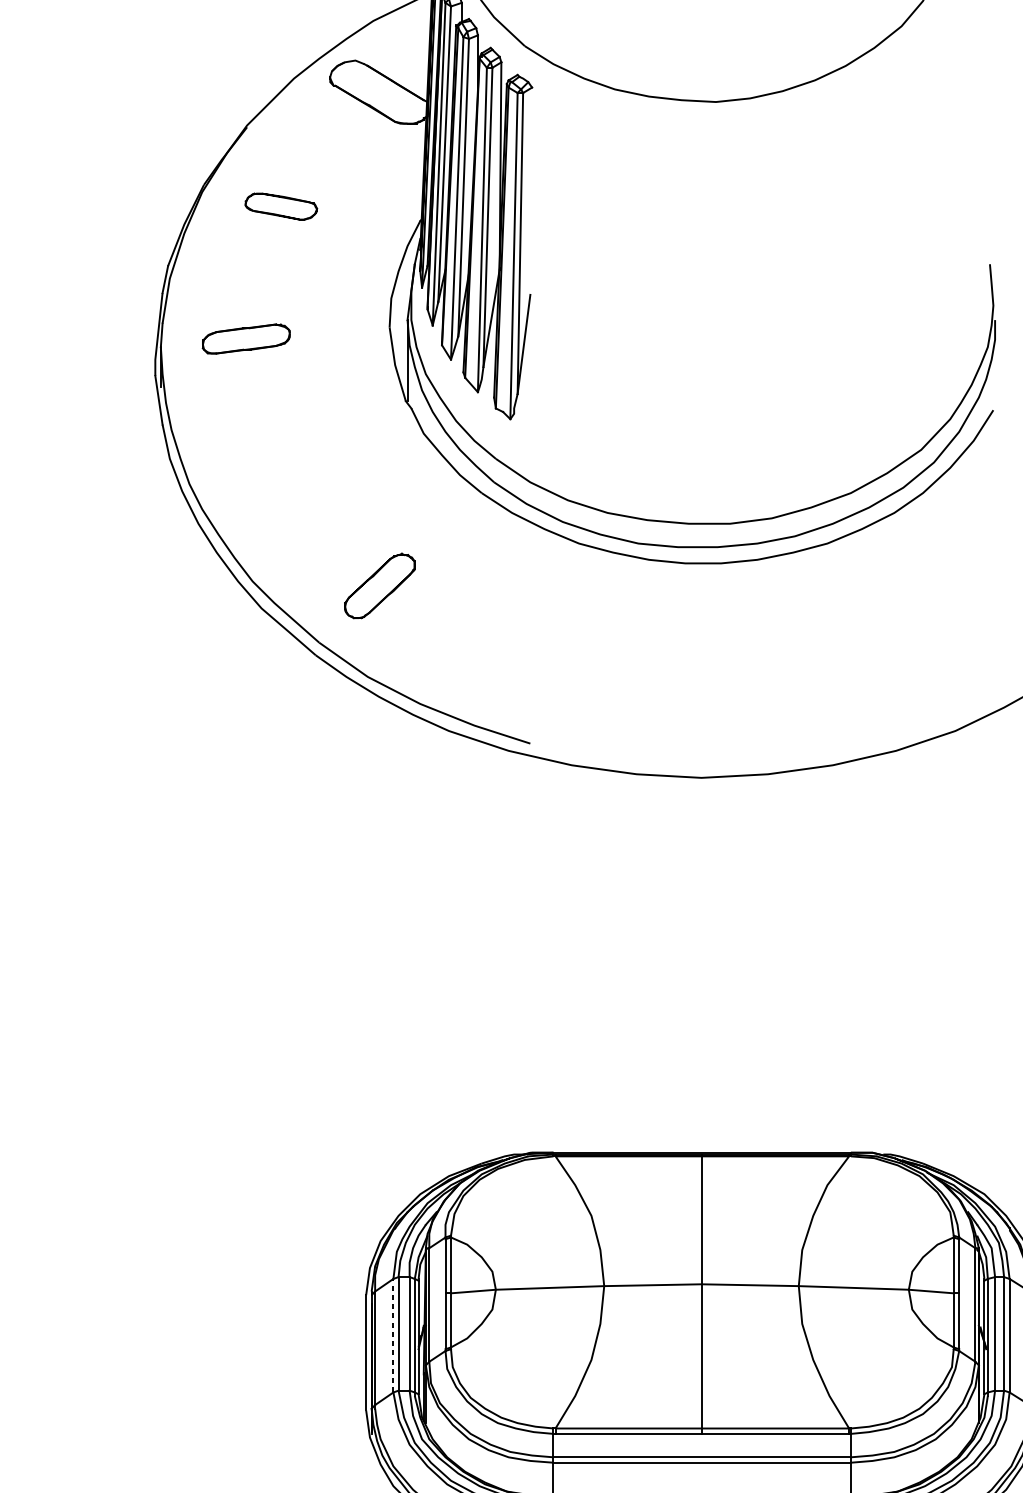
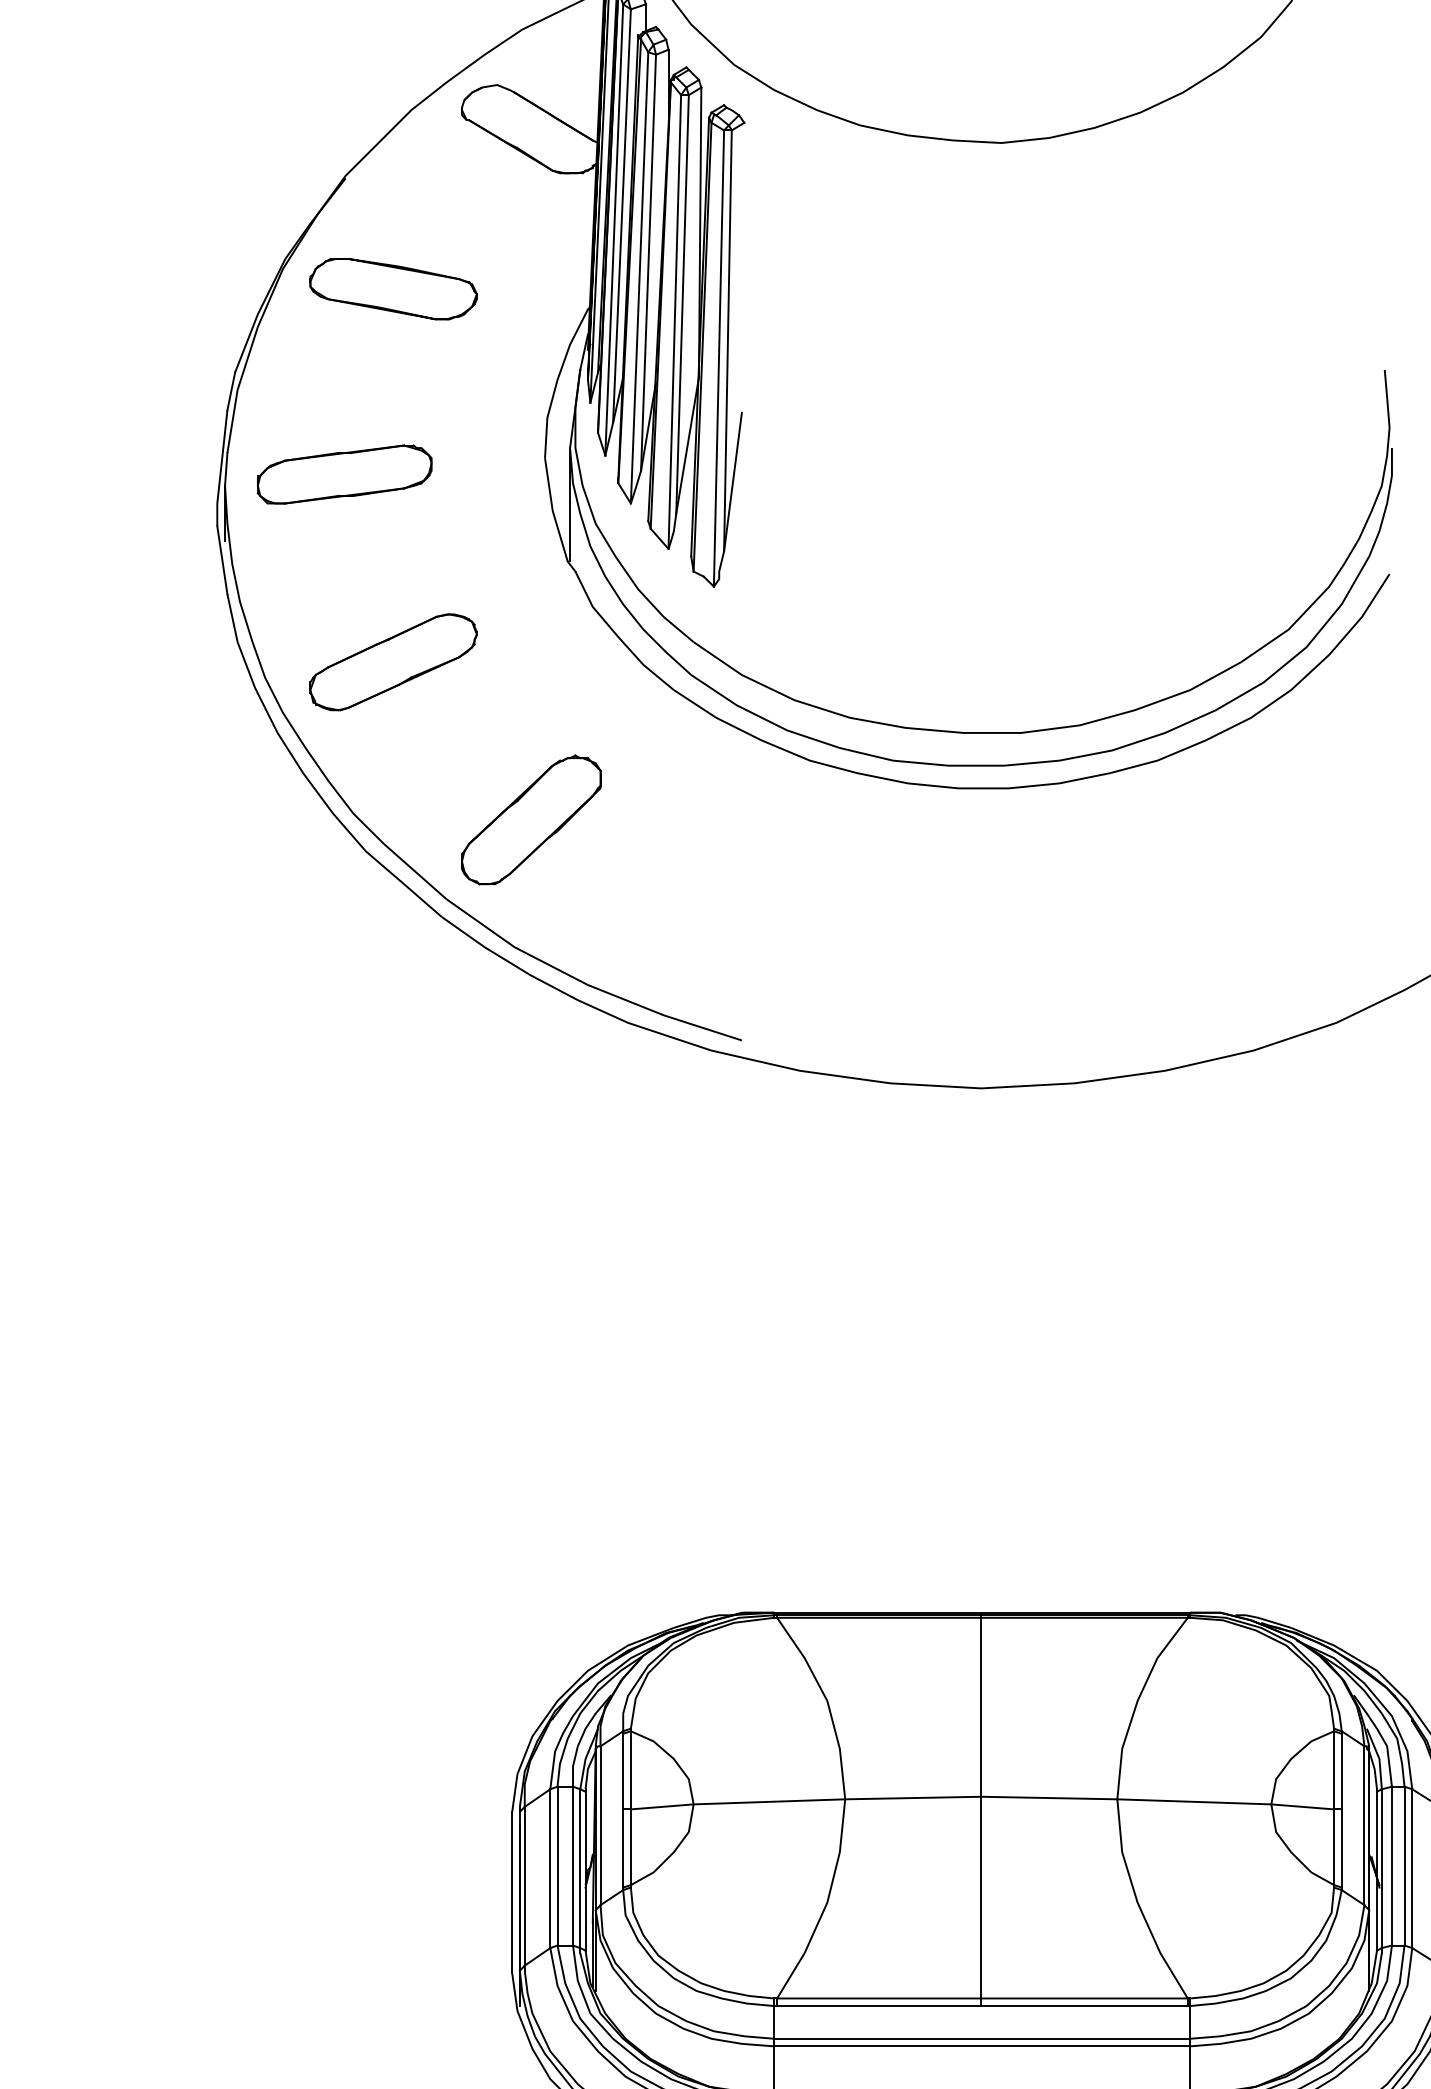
part: (281, 206) -> (393, 289), size x1.67
part: (246, 339) -> (344, 474), size x1.43
part: (281, 473) -> (393, 662), added
part: (379, 585) -> (531, 819), size x1.43
line: (393, 1335) -> (550, 1868), dashed -> solid

